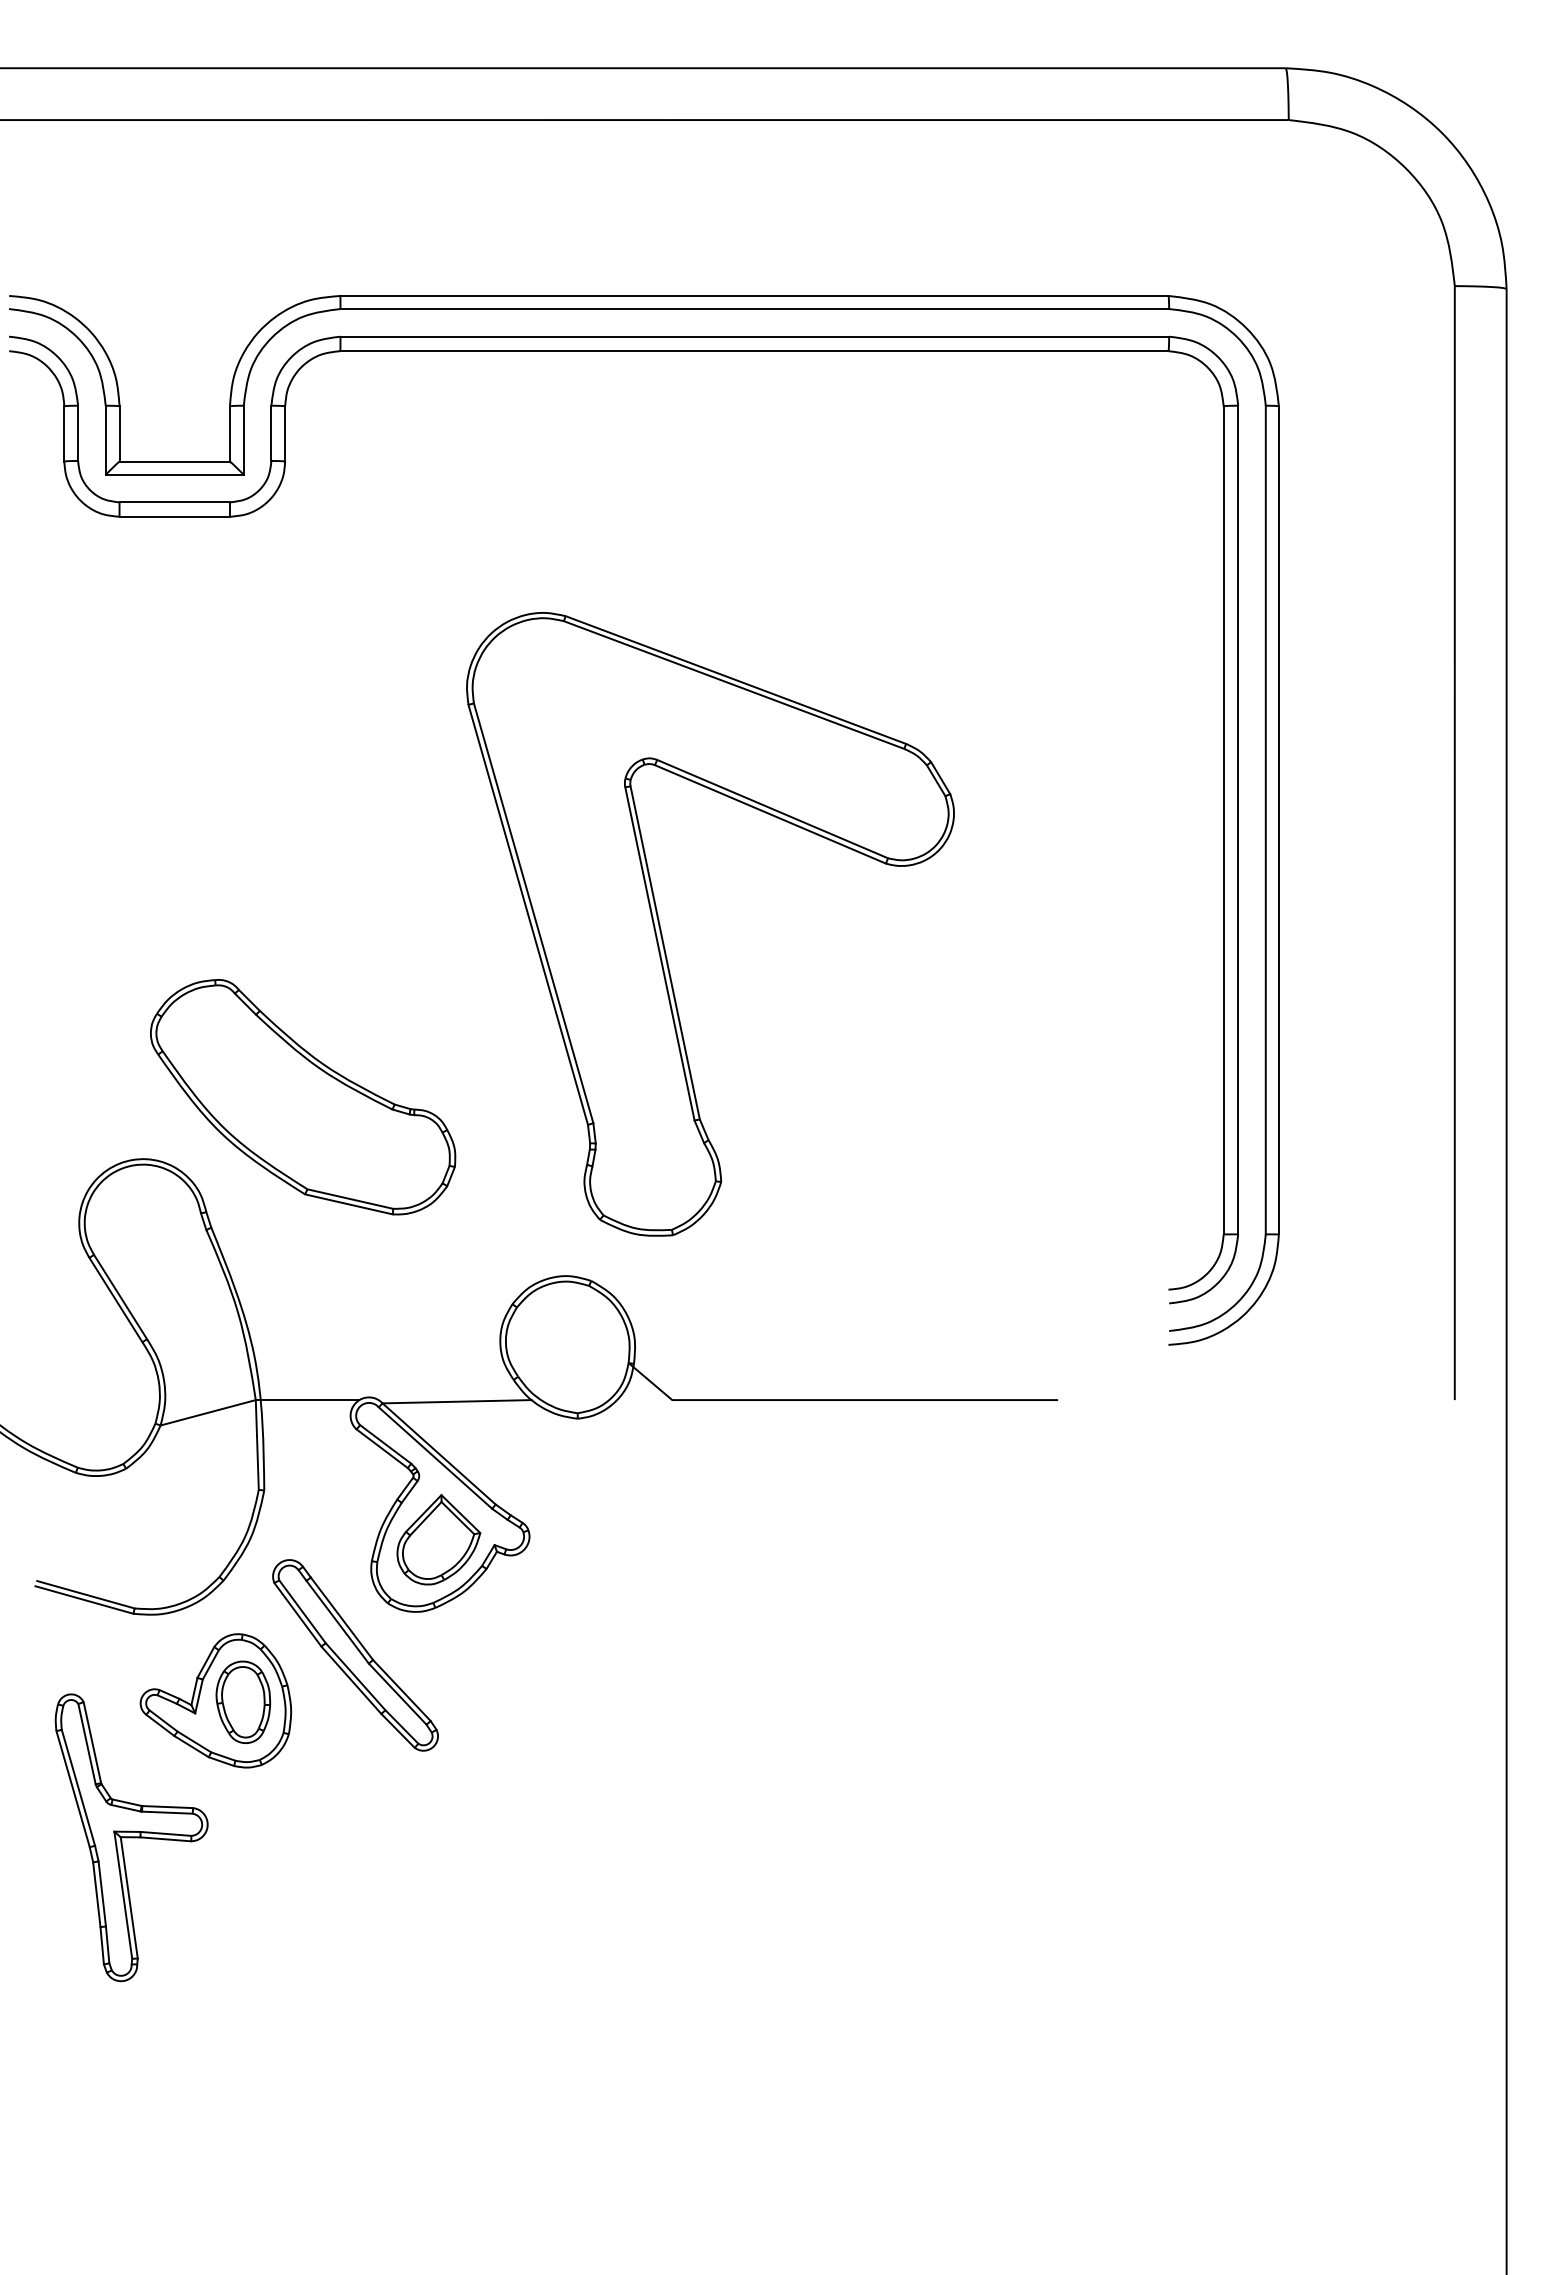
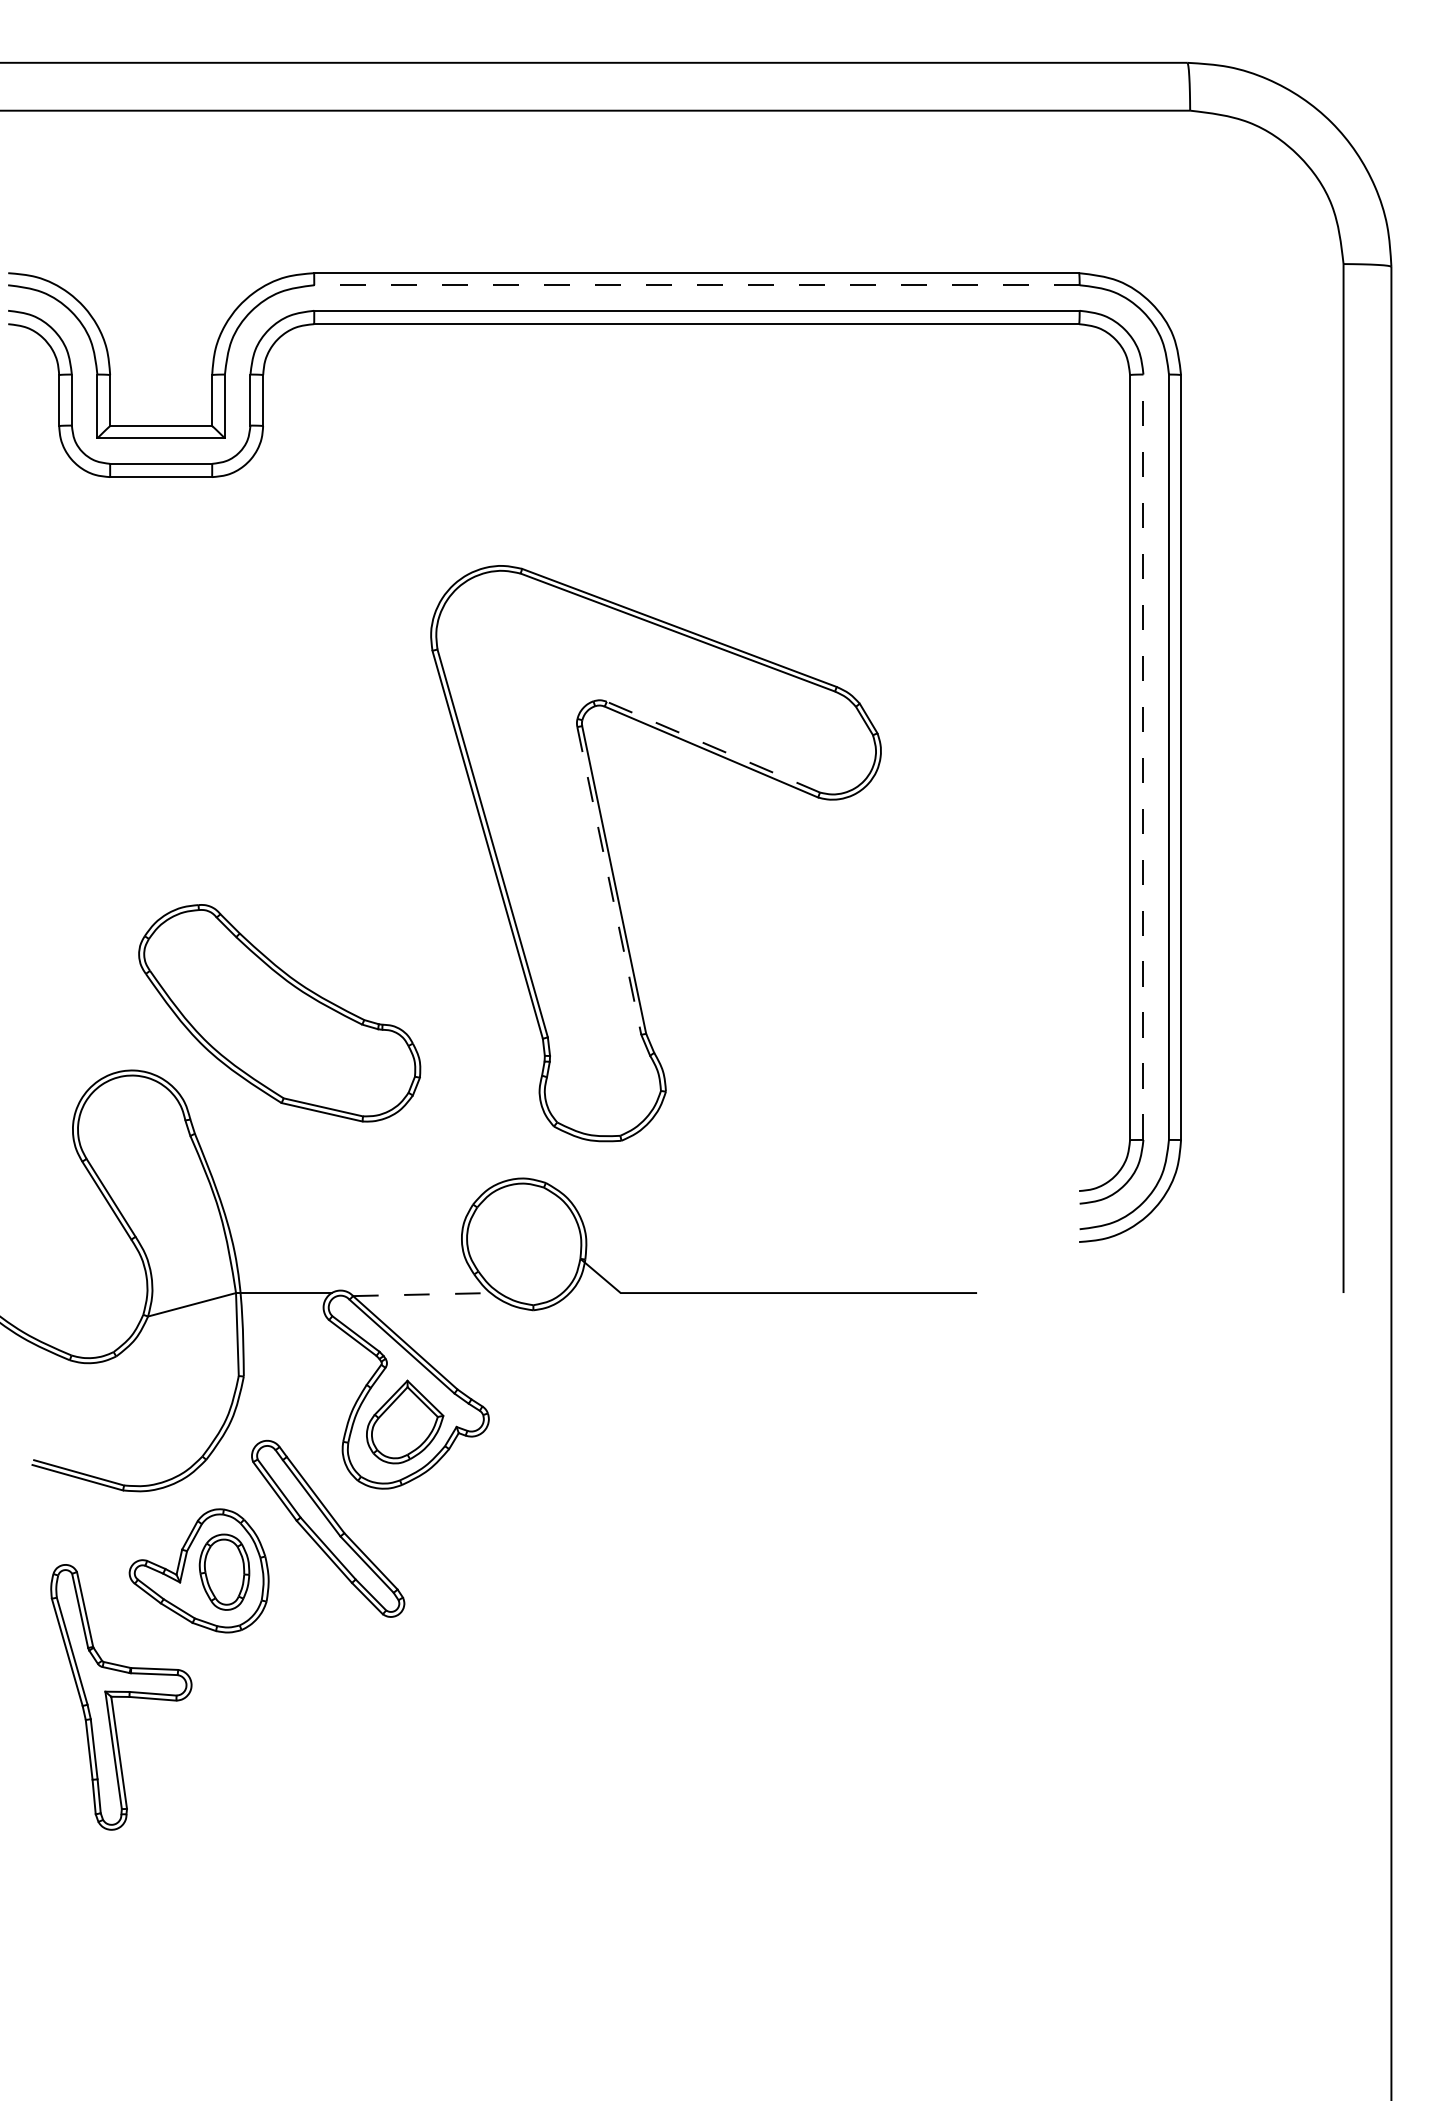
line: (754, 309) -> (696, 285), solid -> dashed
line: (772, 808) -> (713, 746), solid -> dashed
line: (1238, 819) -> (1143, 756), solid -> dashed
line: (660, 954) -> (609, 881), solid -> dashed
line: (457, 1401) -> (422, 1294), solid -> dashed

